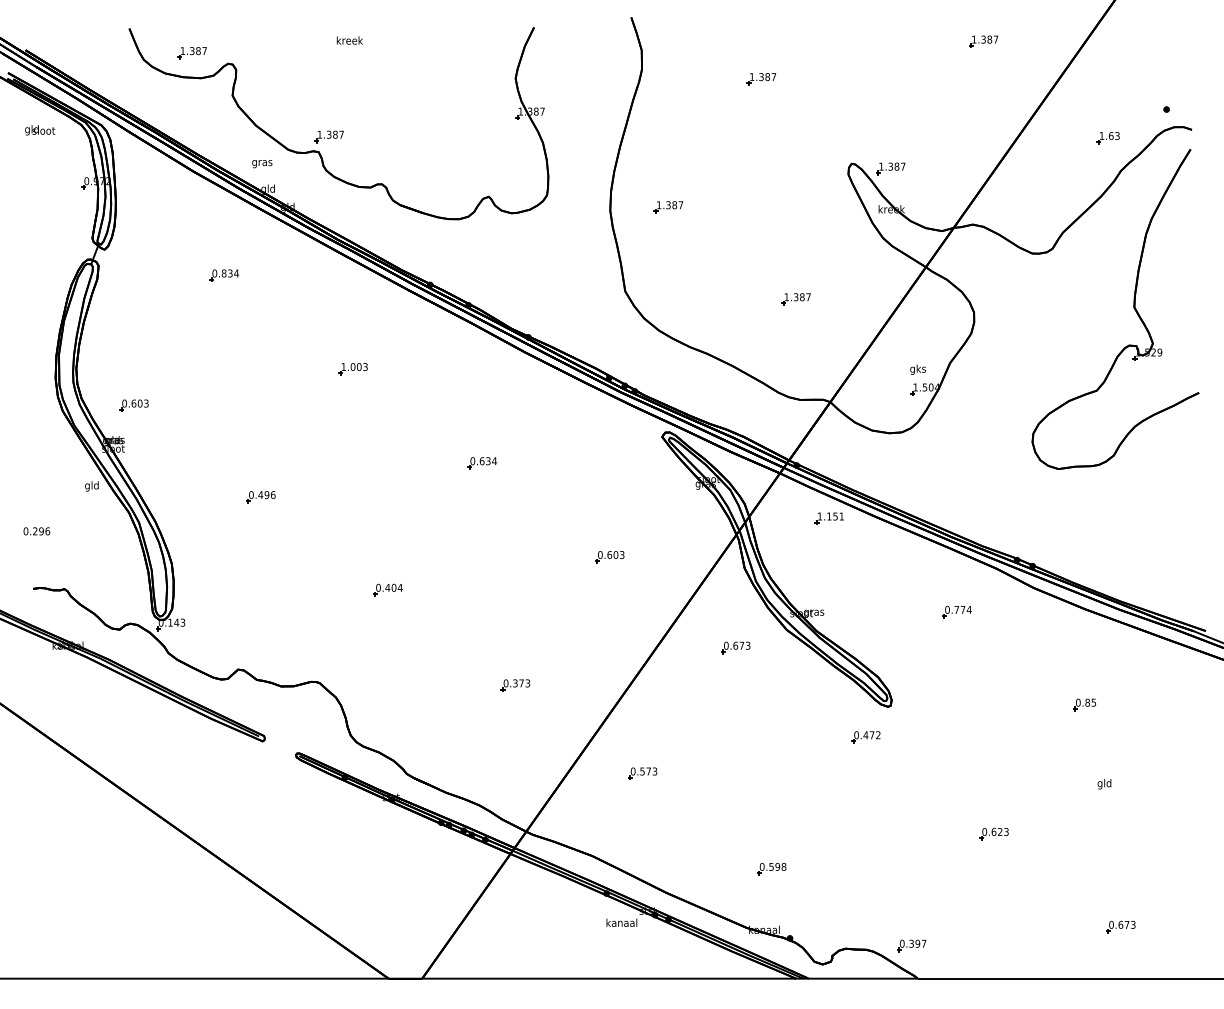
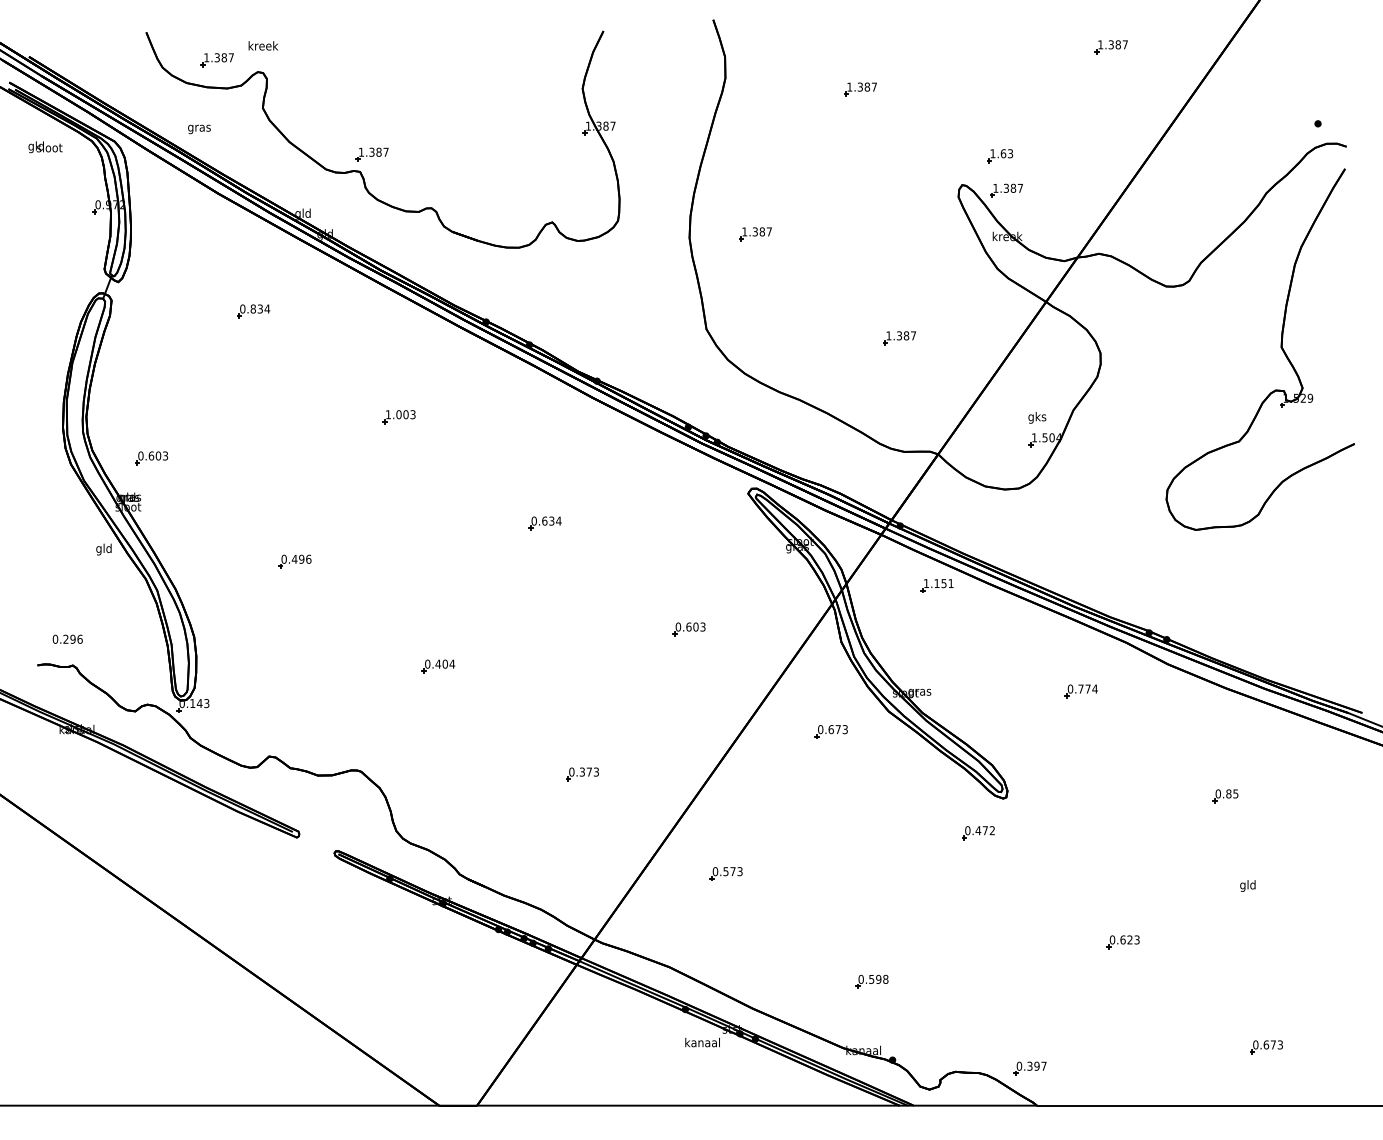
text: (349, 40) -> (263, 45), moved
part: (1108, 138) -> (1000, 156), moved
text: (262, 164) -> (199, 129), moved
text: (36, 530) -> (67, 638), moved

